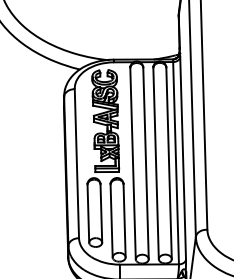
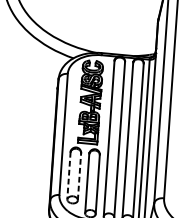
line: (101, 212) -> (79, 175), solid -> dashed
line: (88, 213) -> (69, 175), solid -> dashed

